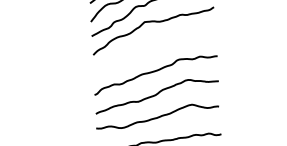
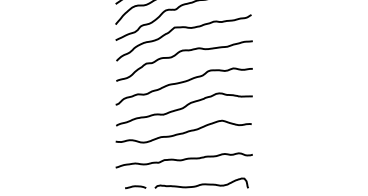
curve: (151, 44) -> (180, 52), added

